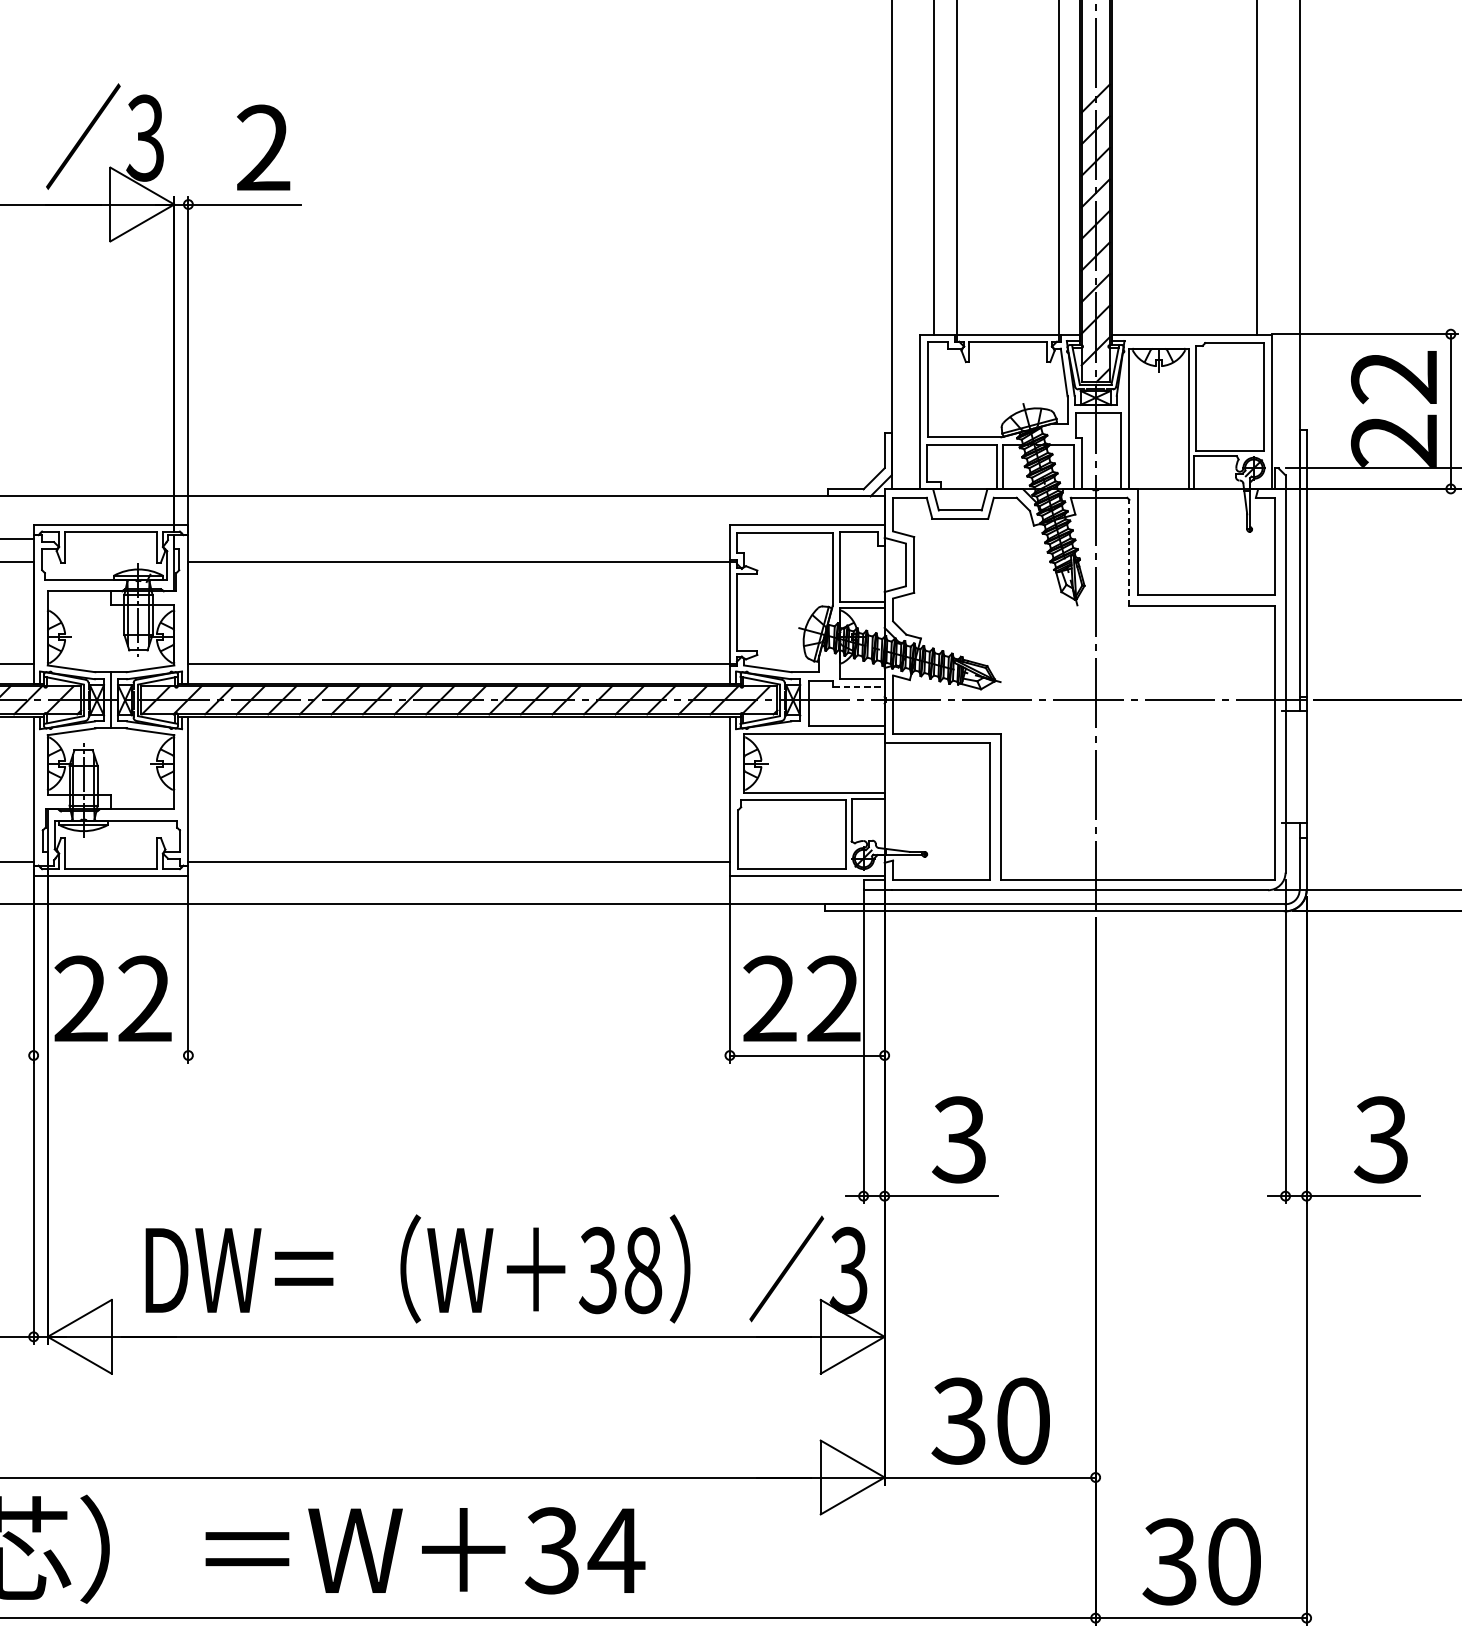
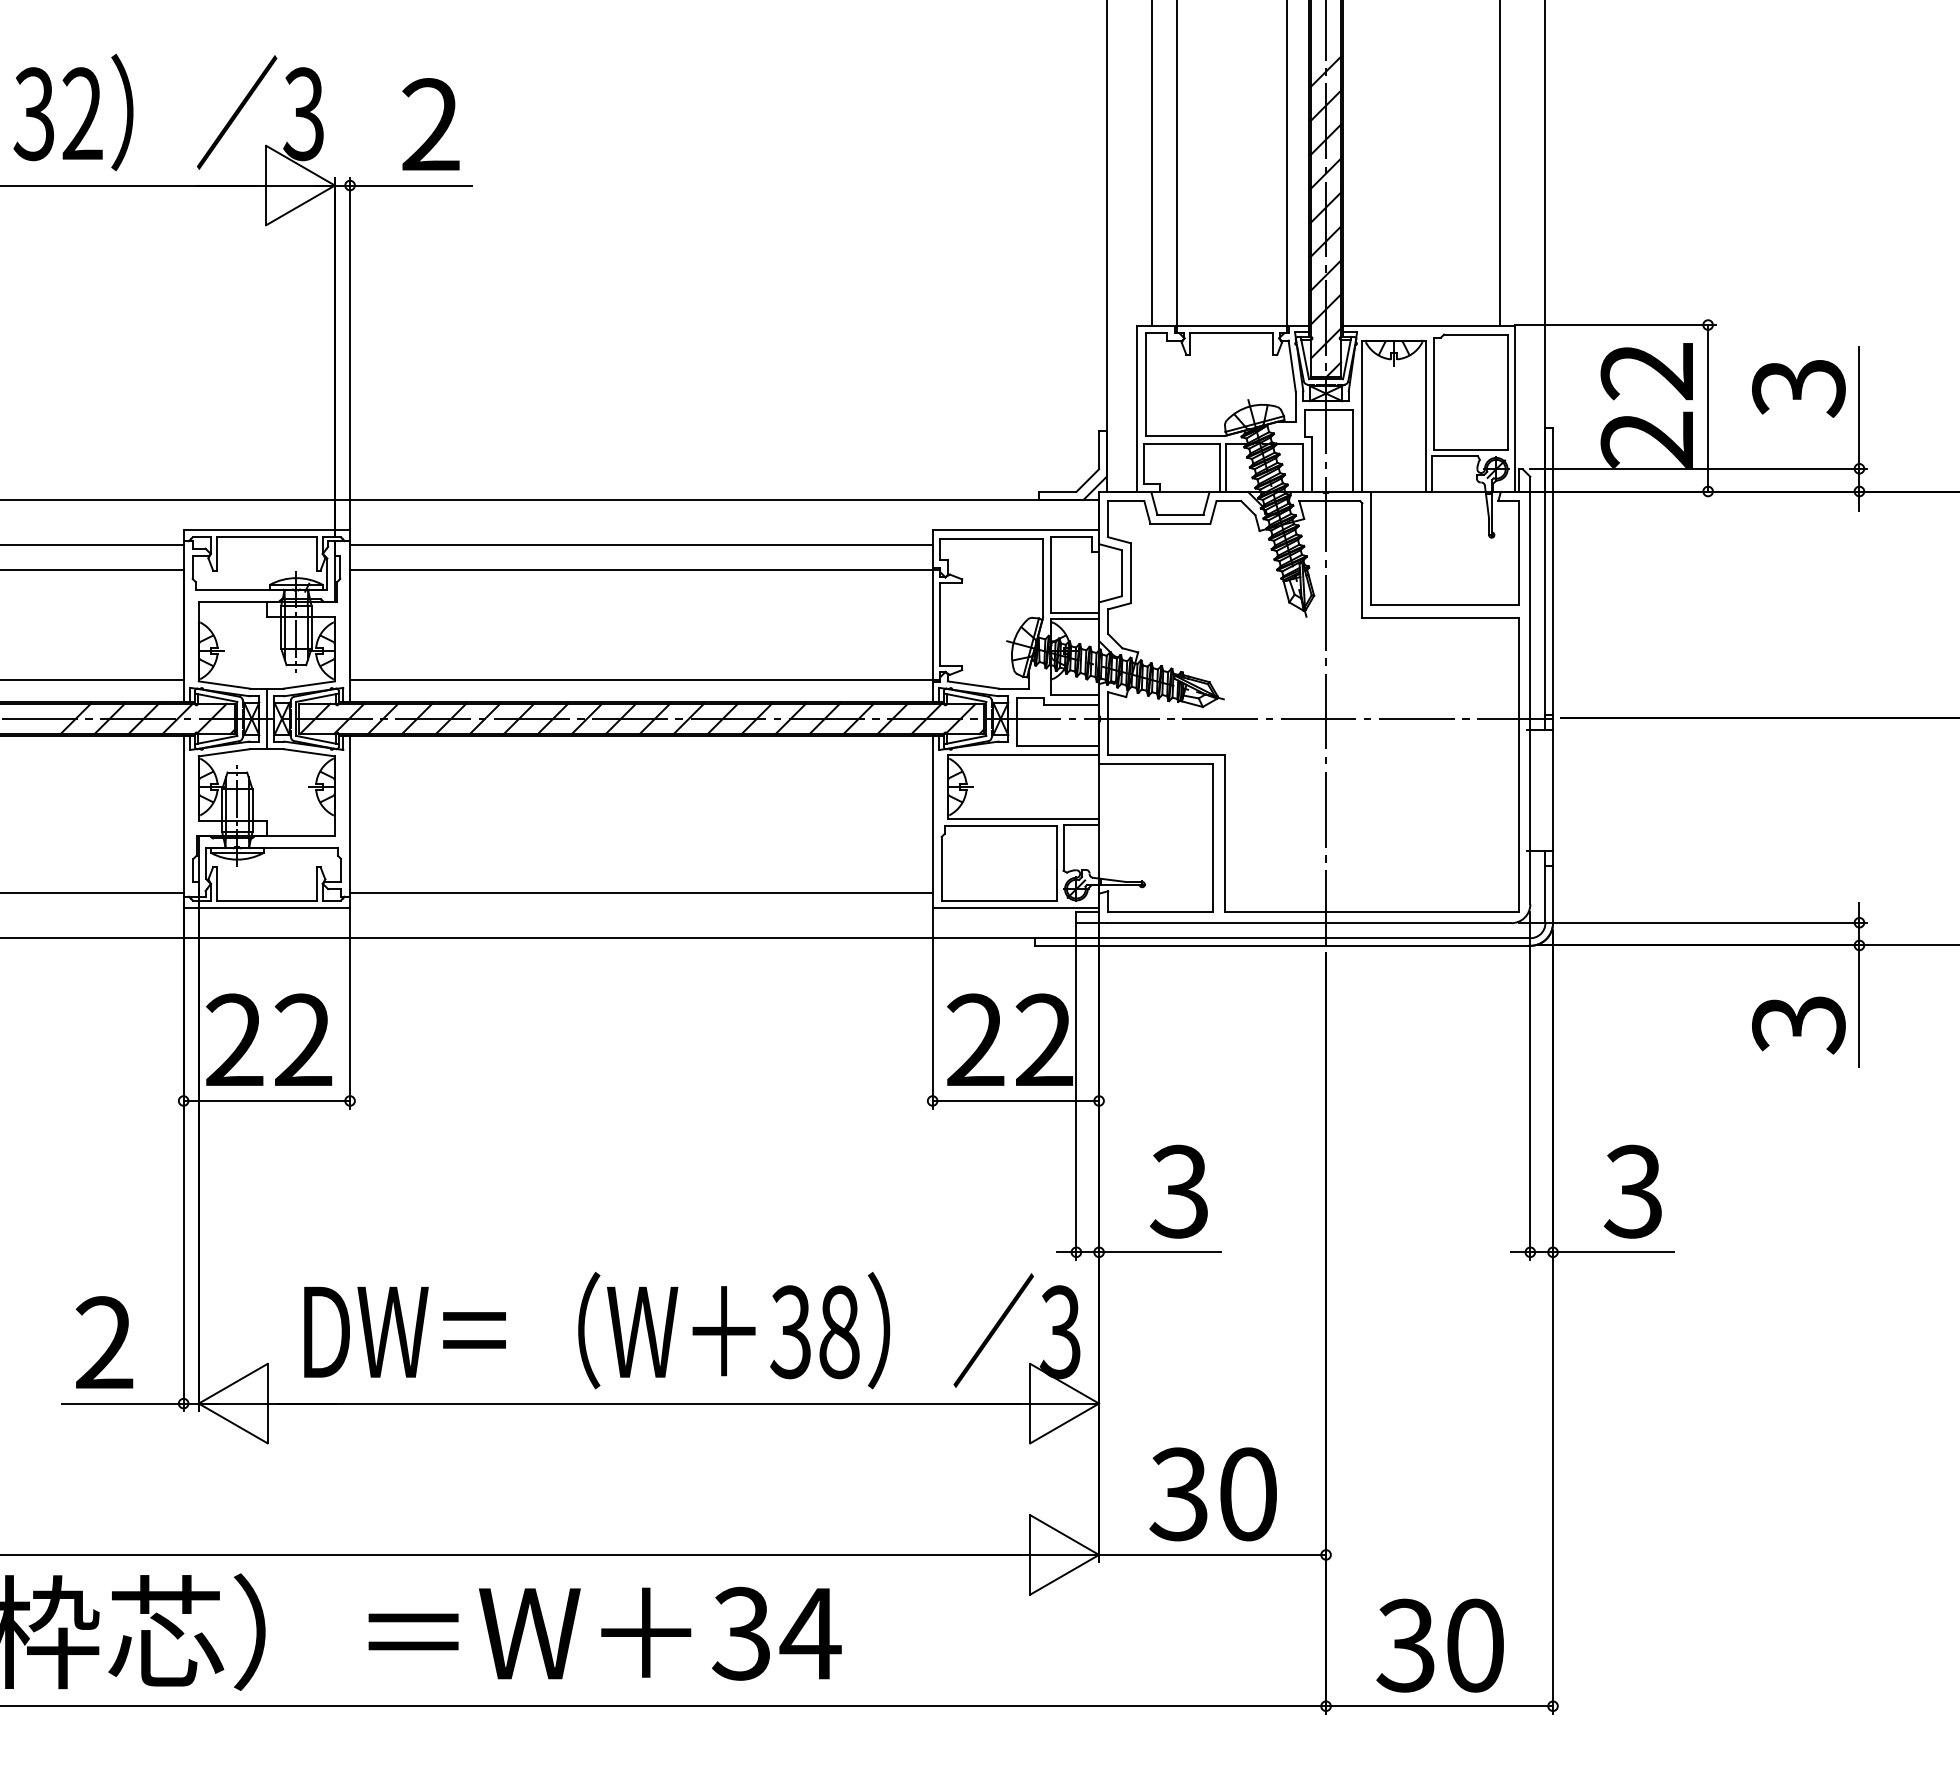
line: (459, 538) -> (641, 544), added
line: (1129, 552) -> (1362, 559), dashed -> solid
line: (859, 686) -> (1071, 704), dashed -> solid
line: (110, 1055) -> (266, 1100), added

